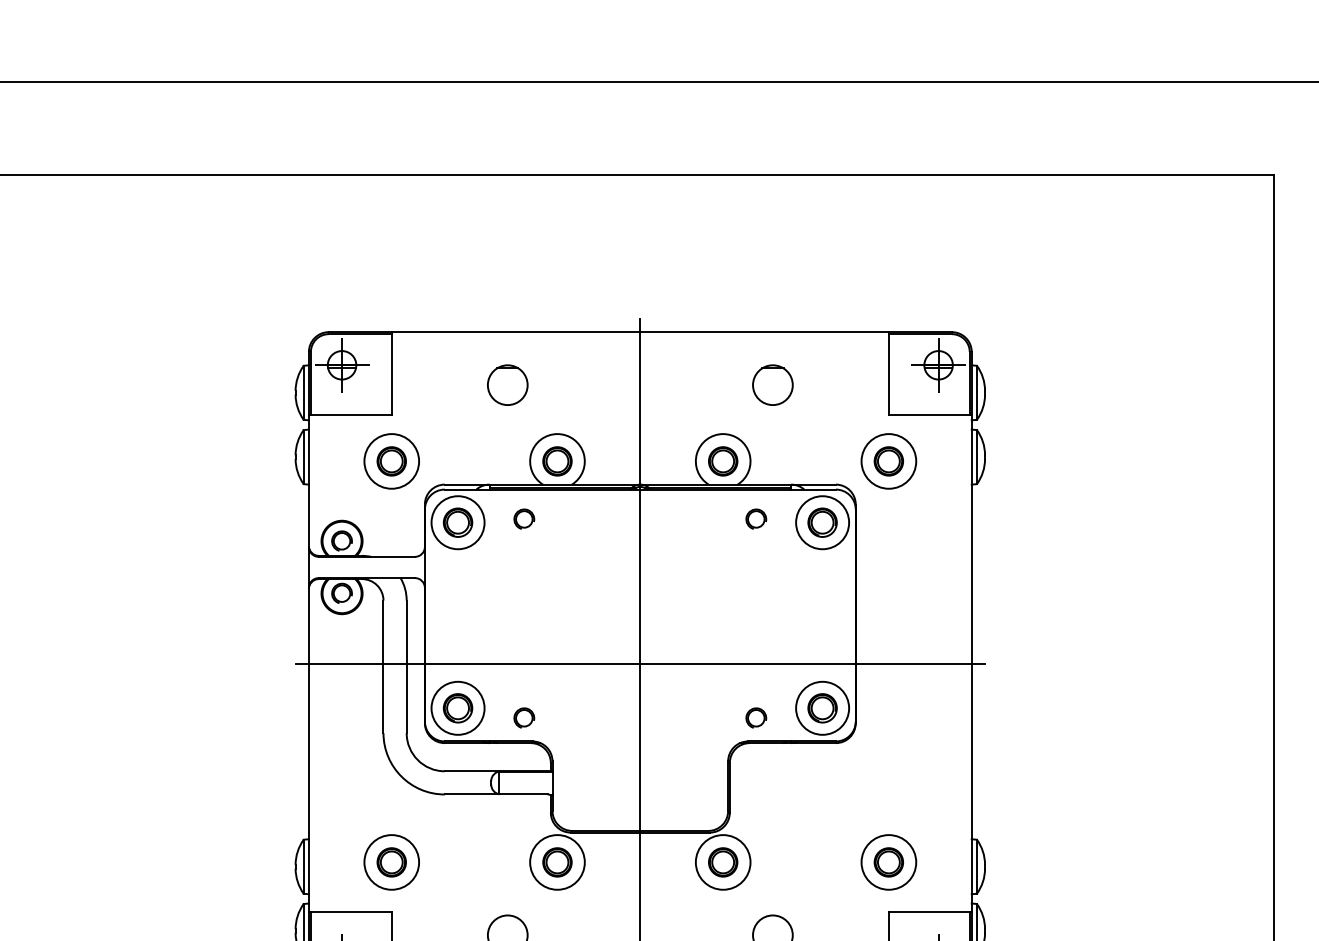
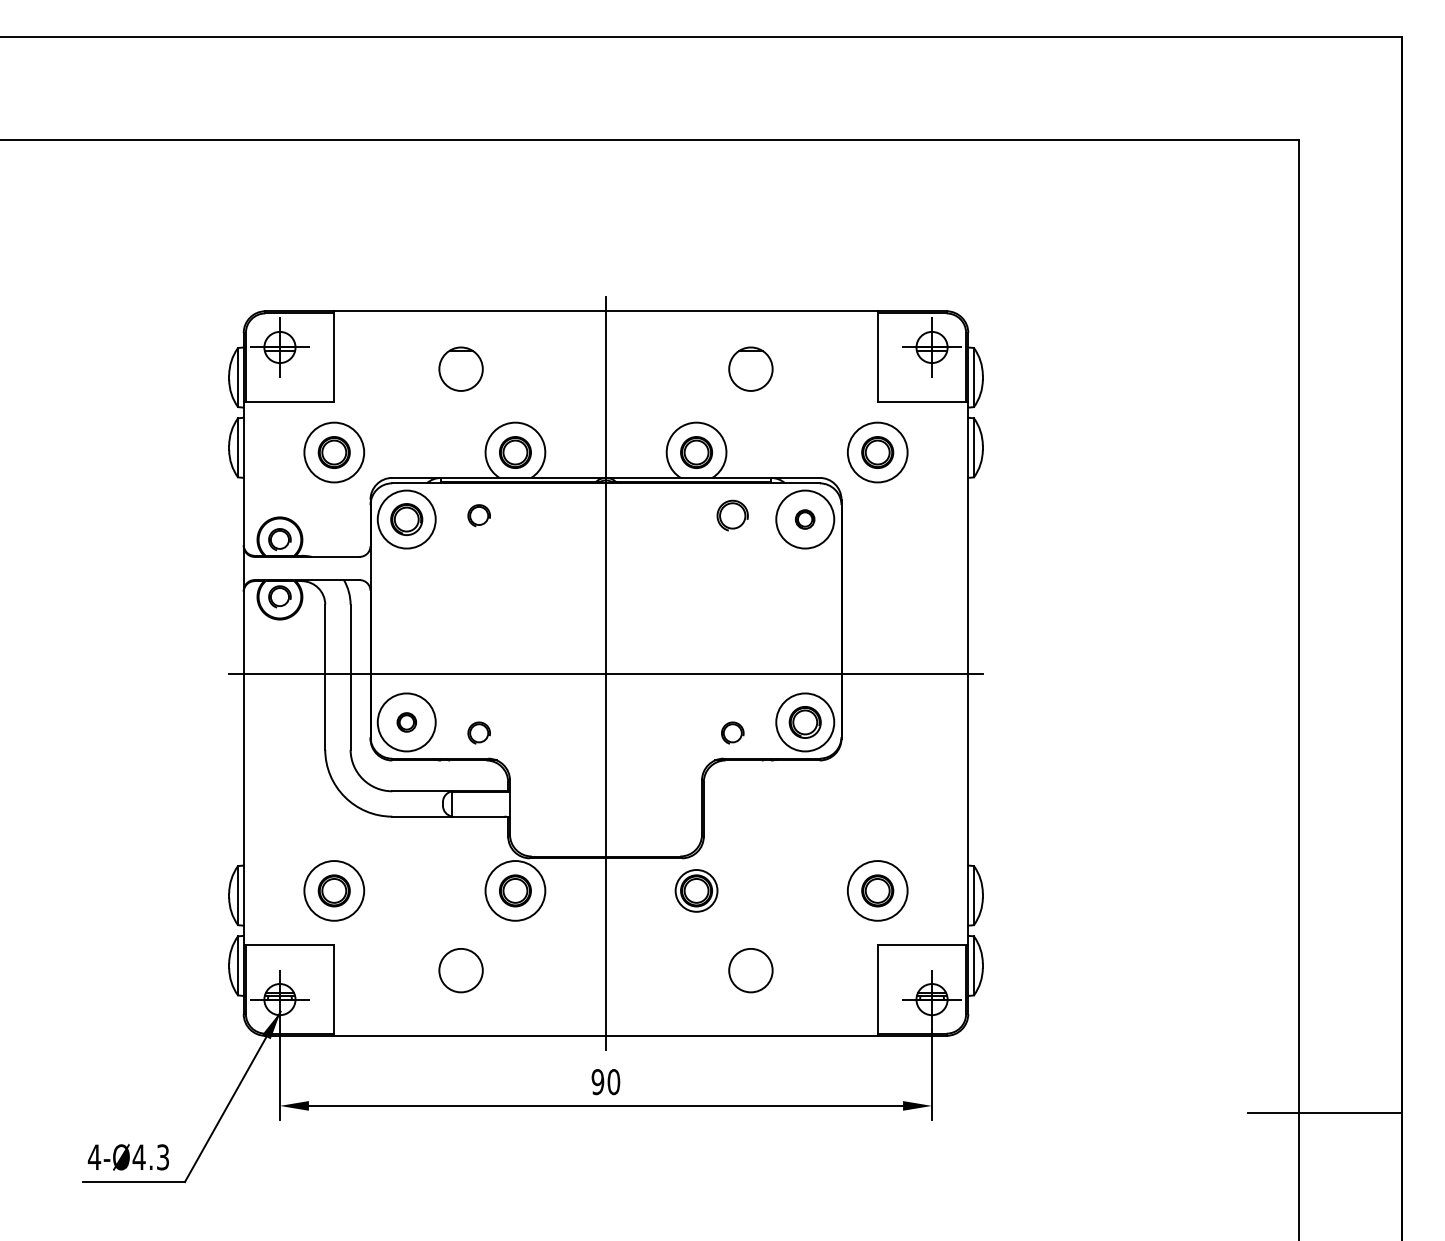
part: (756, 519) -> (732, 515), size x1.4
part: (821, 522) -> (804, 519), size x0.6
part: (457, 708) -> (406, 722), size x0.6
circle: (723, 862) -> (696, 890), size x0.7

